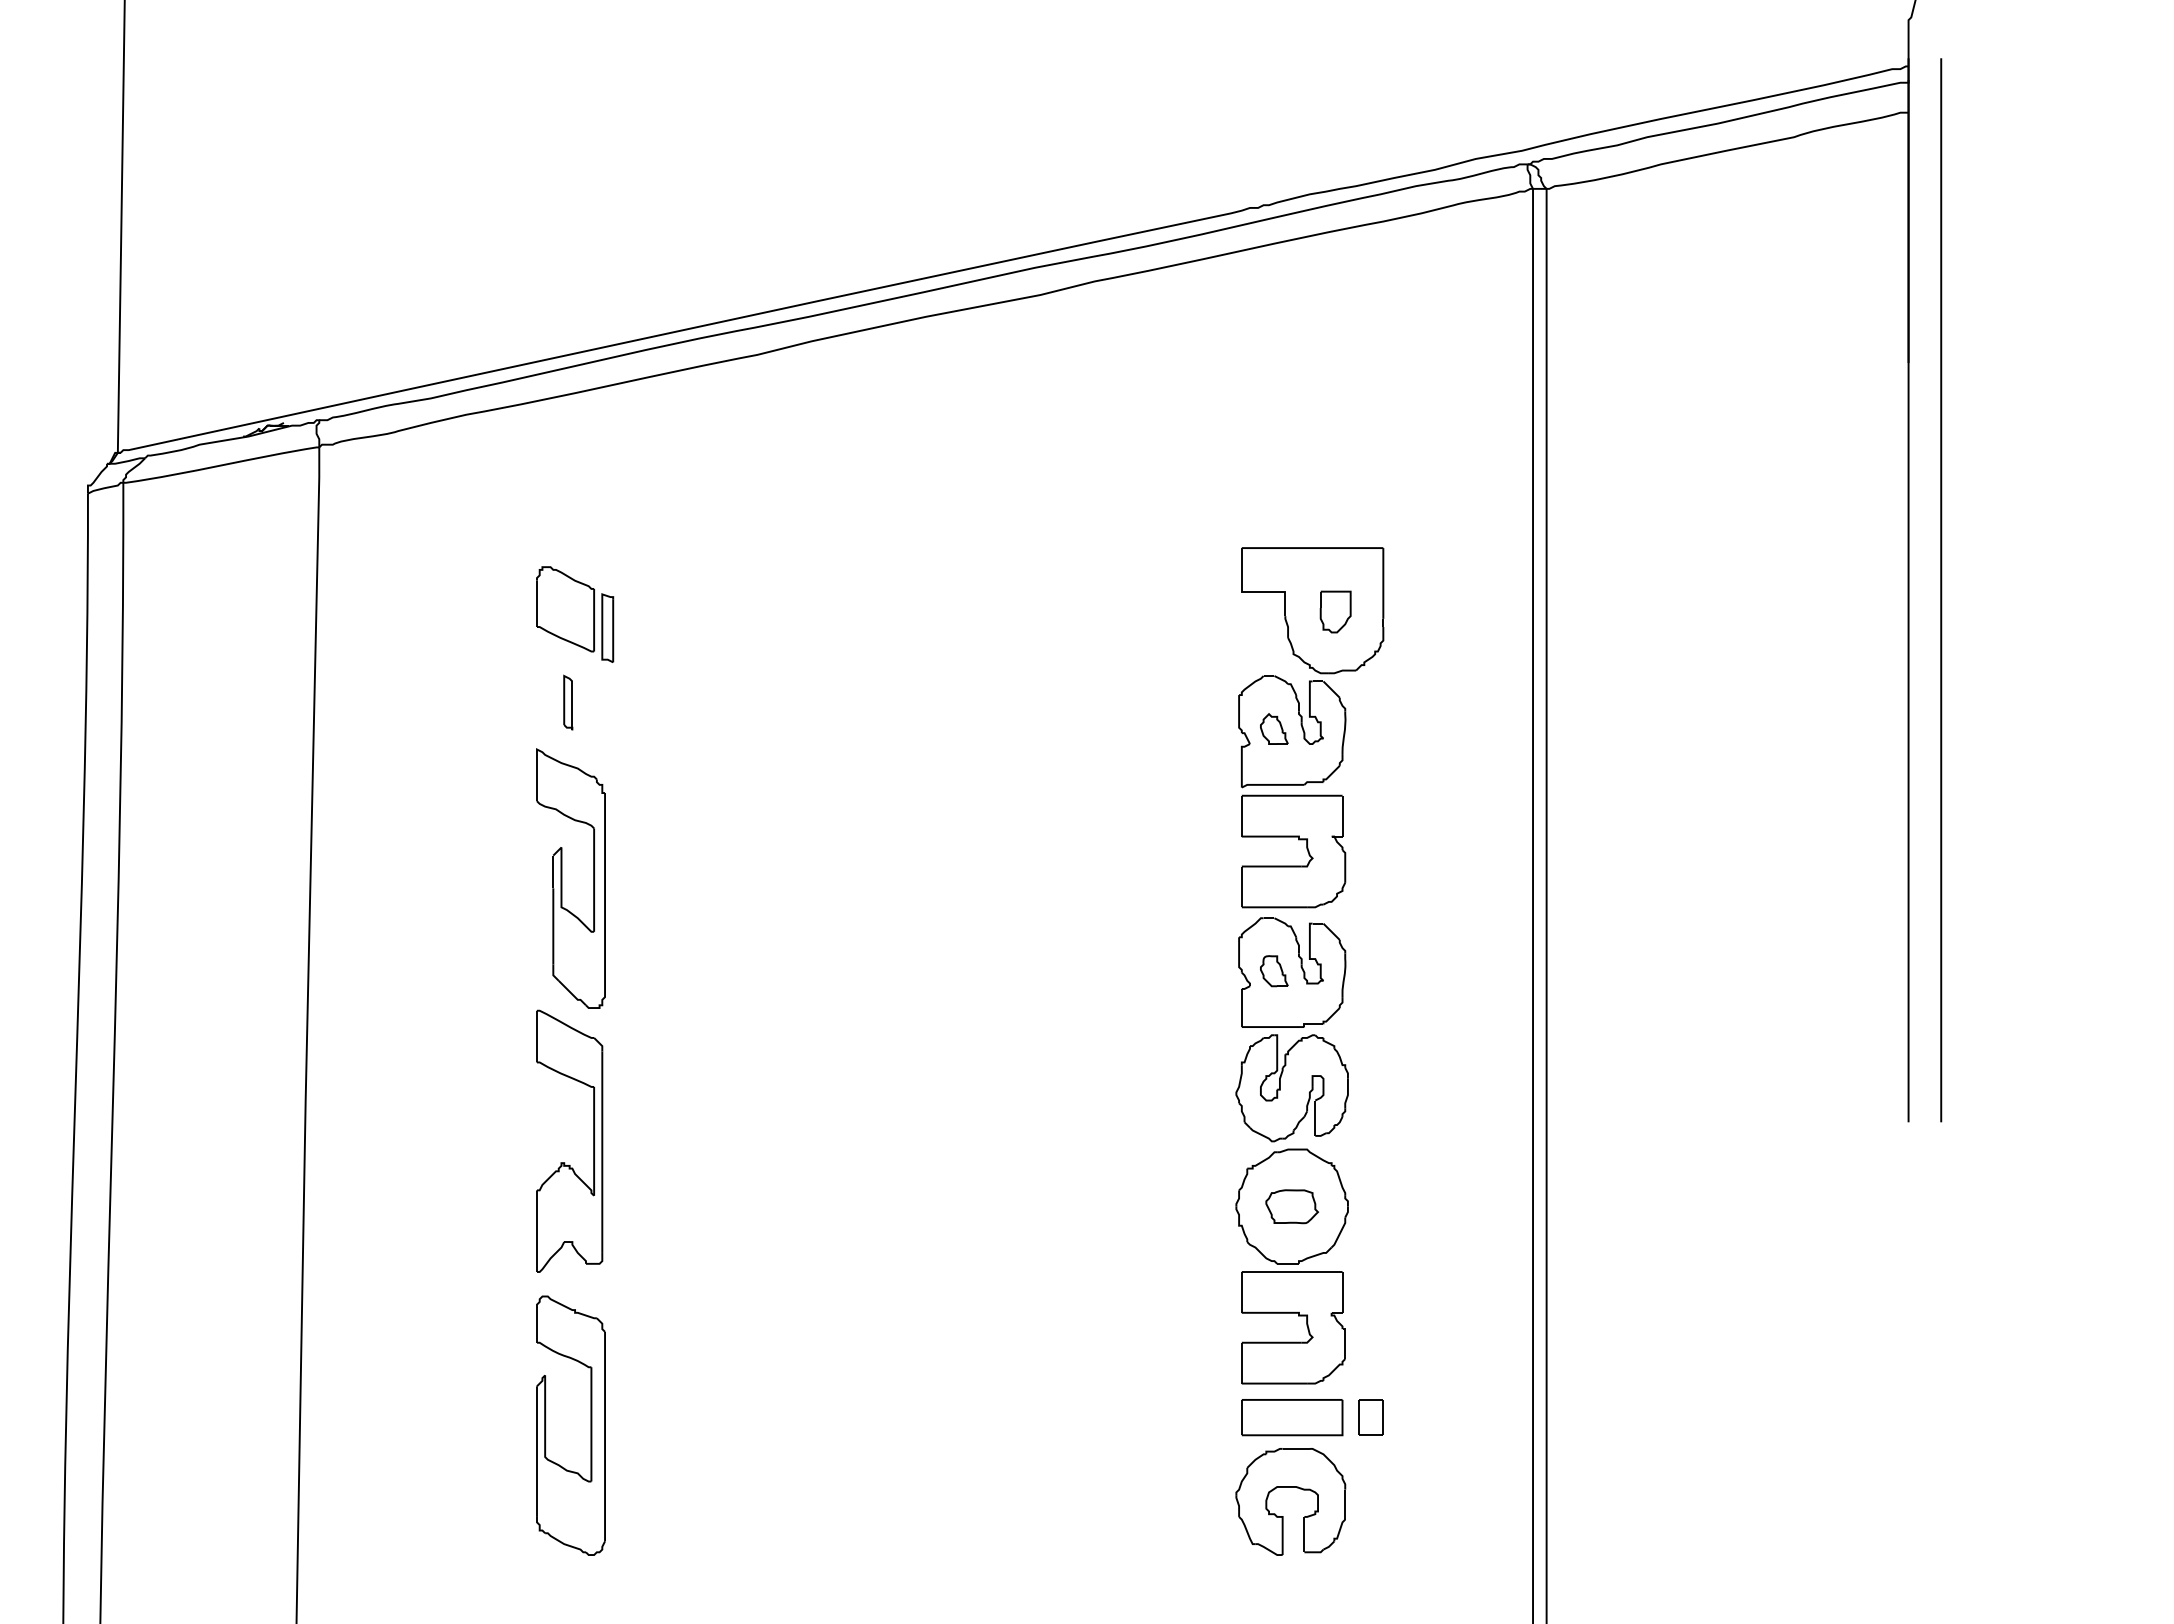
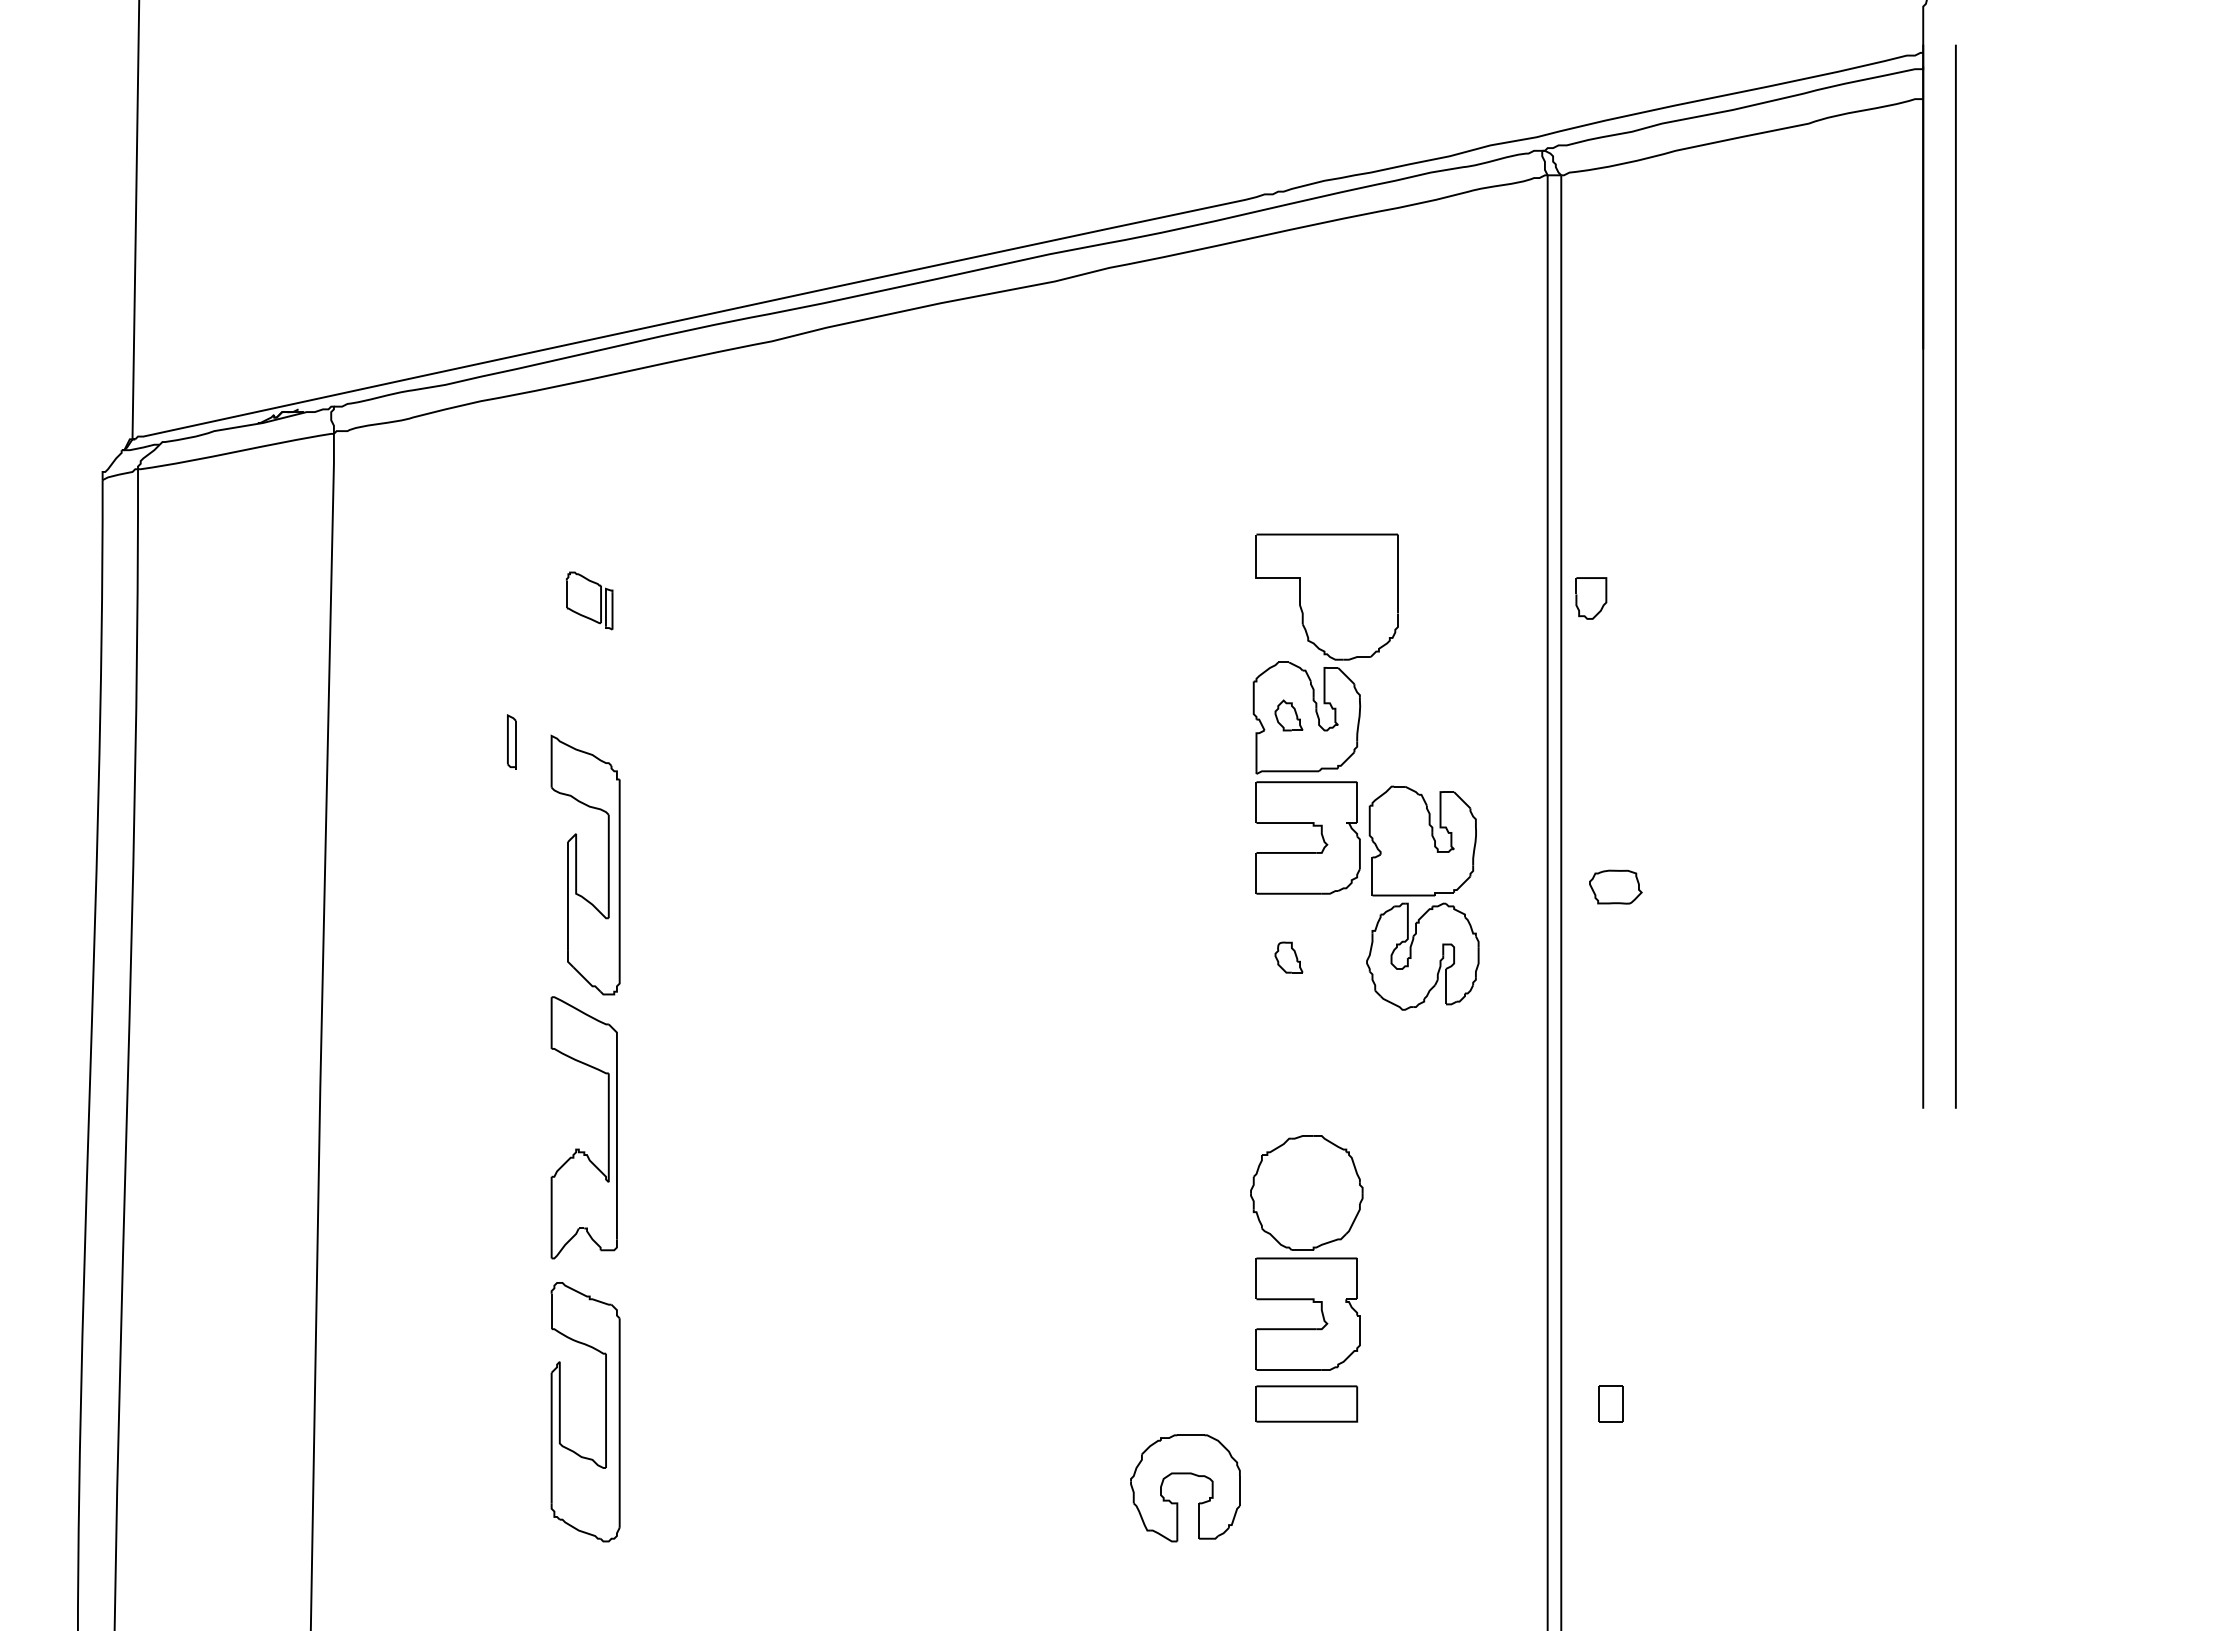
part: (1335, 612) -> (1591, 598), moved
part: (574, 614) -> (589, 600), size x0.6
part: (567, 702) -> (511, 741), moved
part: (1291, 1029) -> (1422, 897), moved
part: (1291, 1206) -> (1615, 886), moved
part: (1370, 1417) -> (1610, 1403), moved
part: (1290, 1488) -> (1185, 1474), moved

